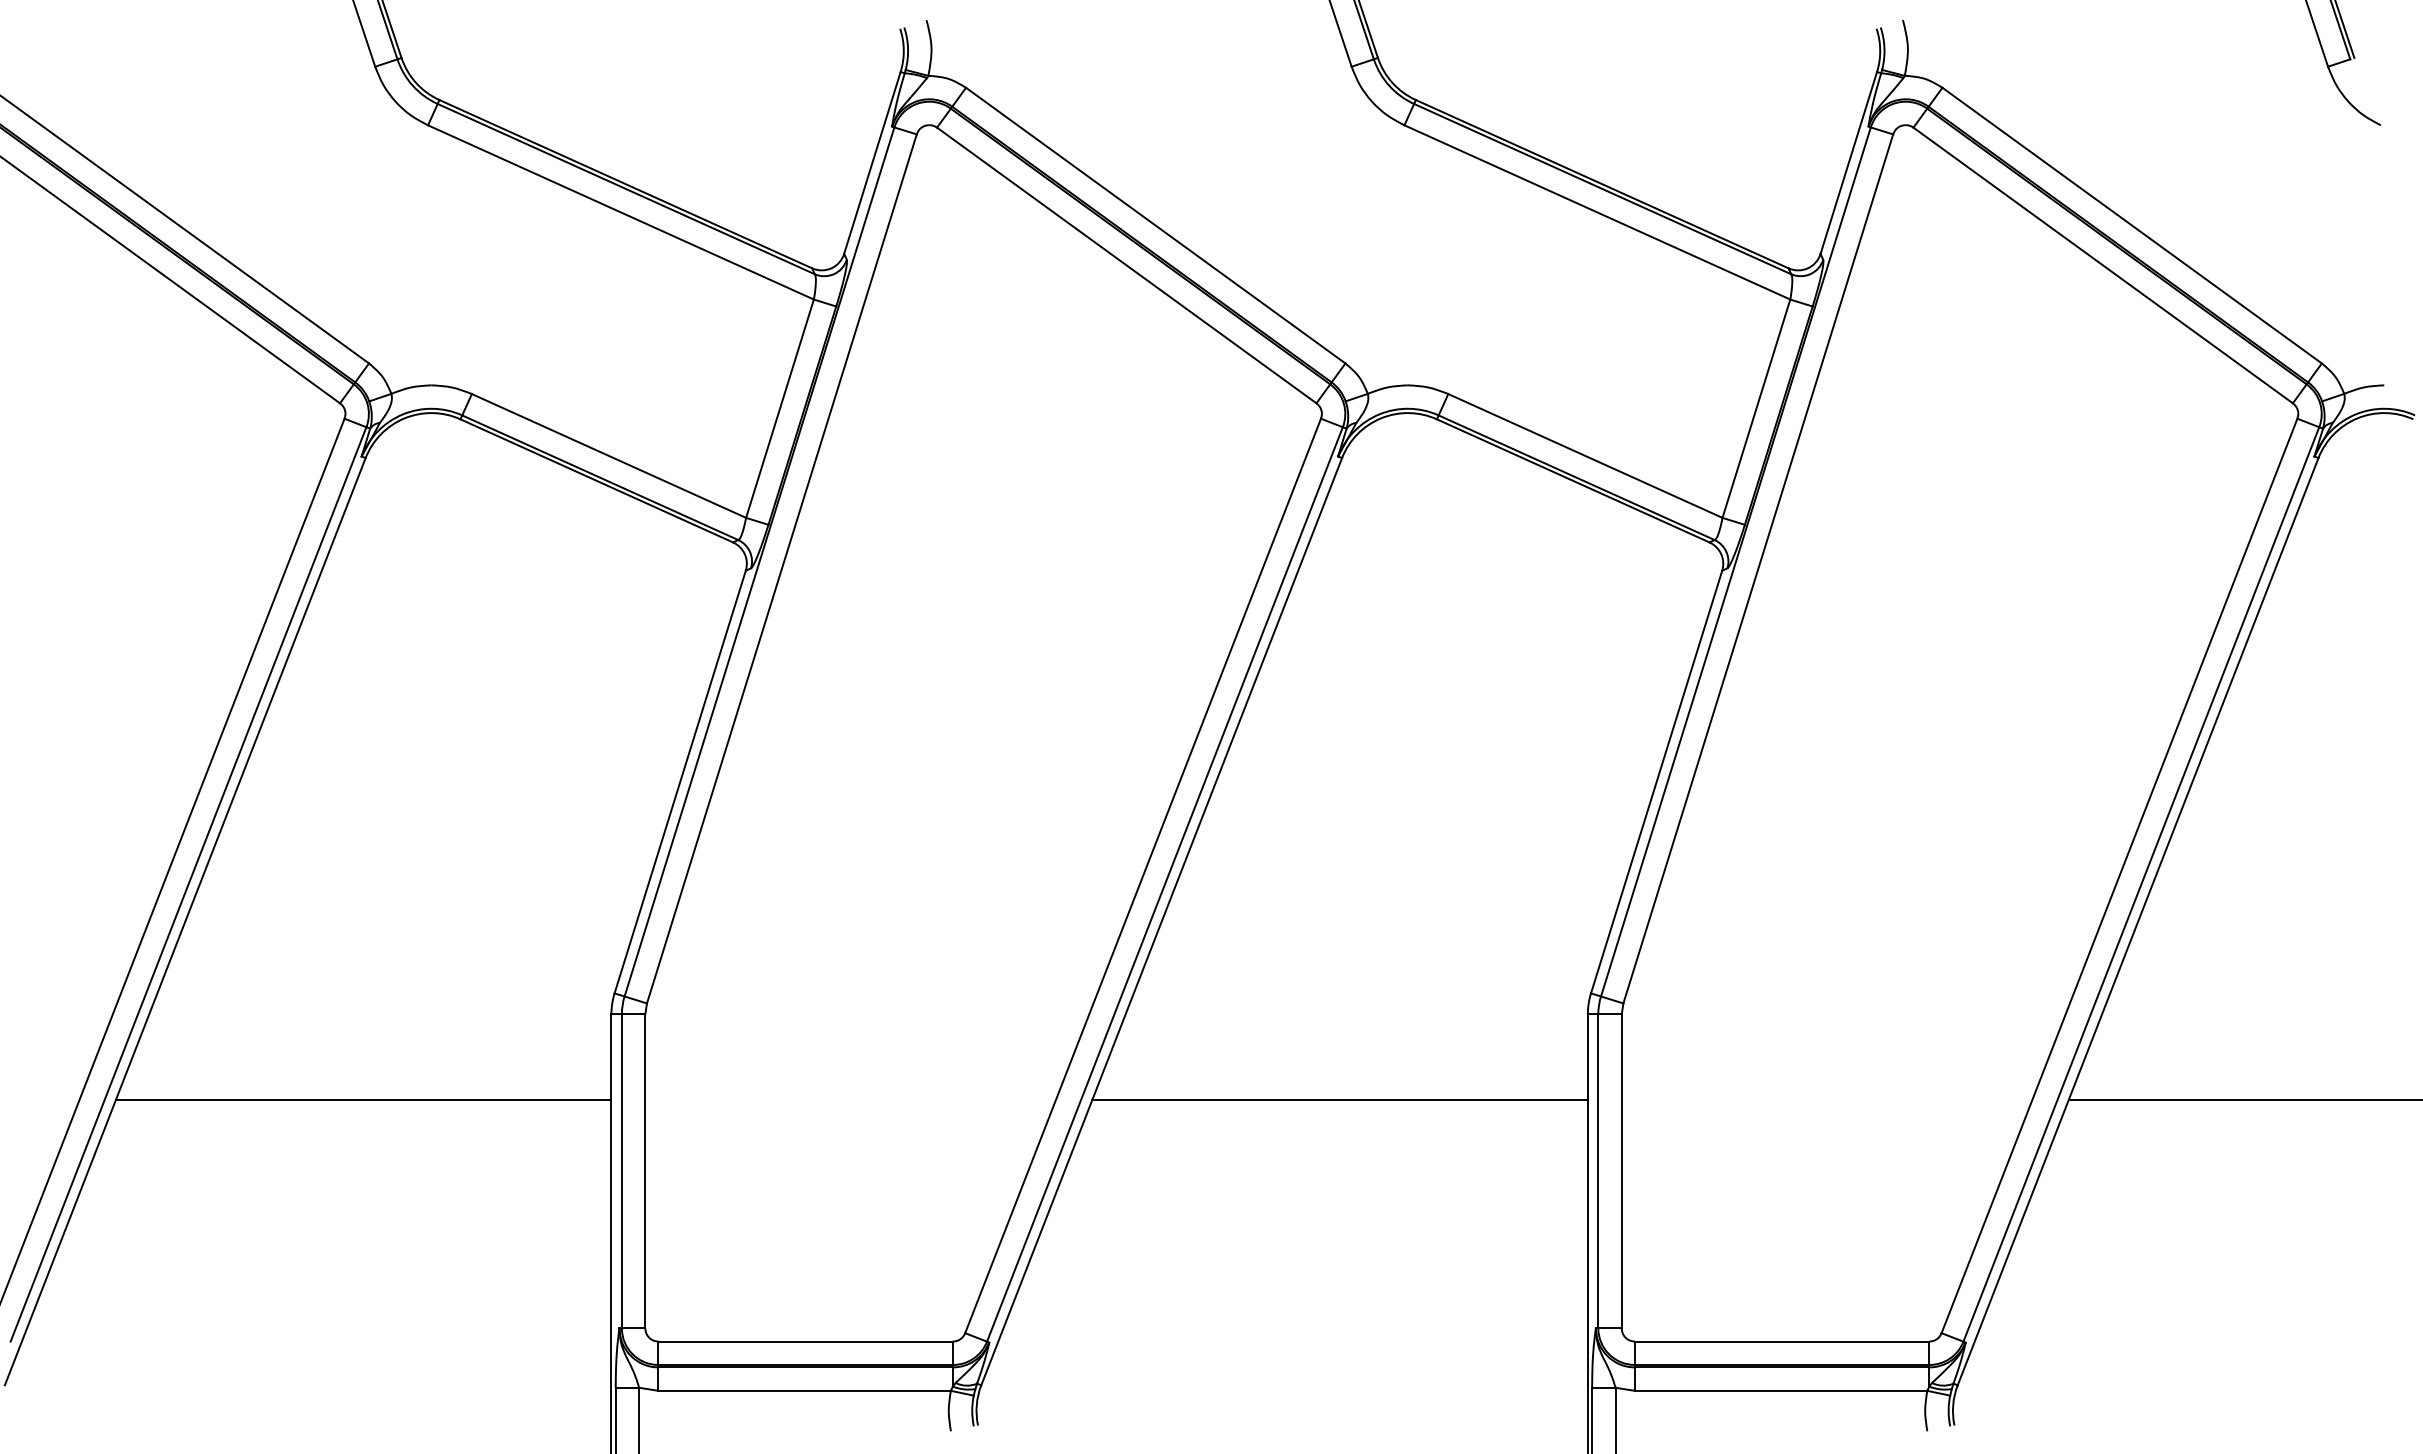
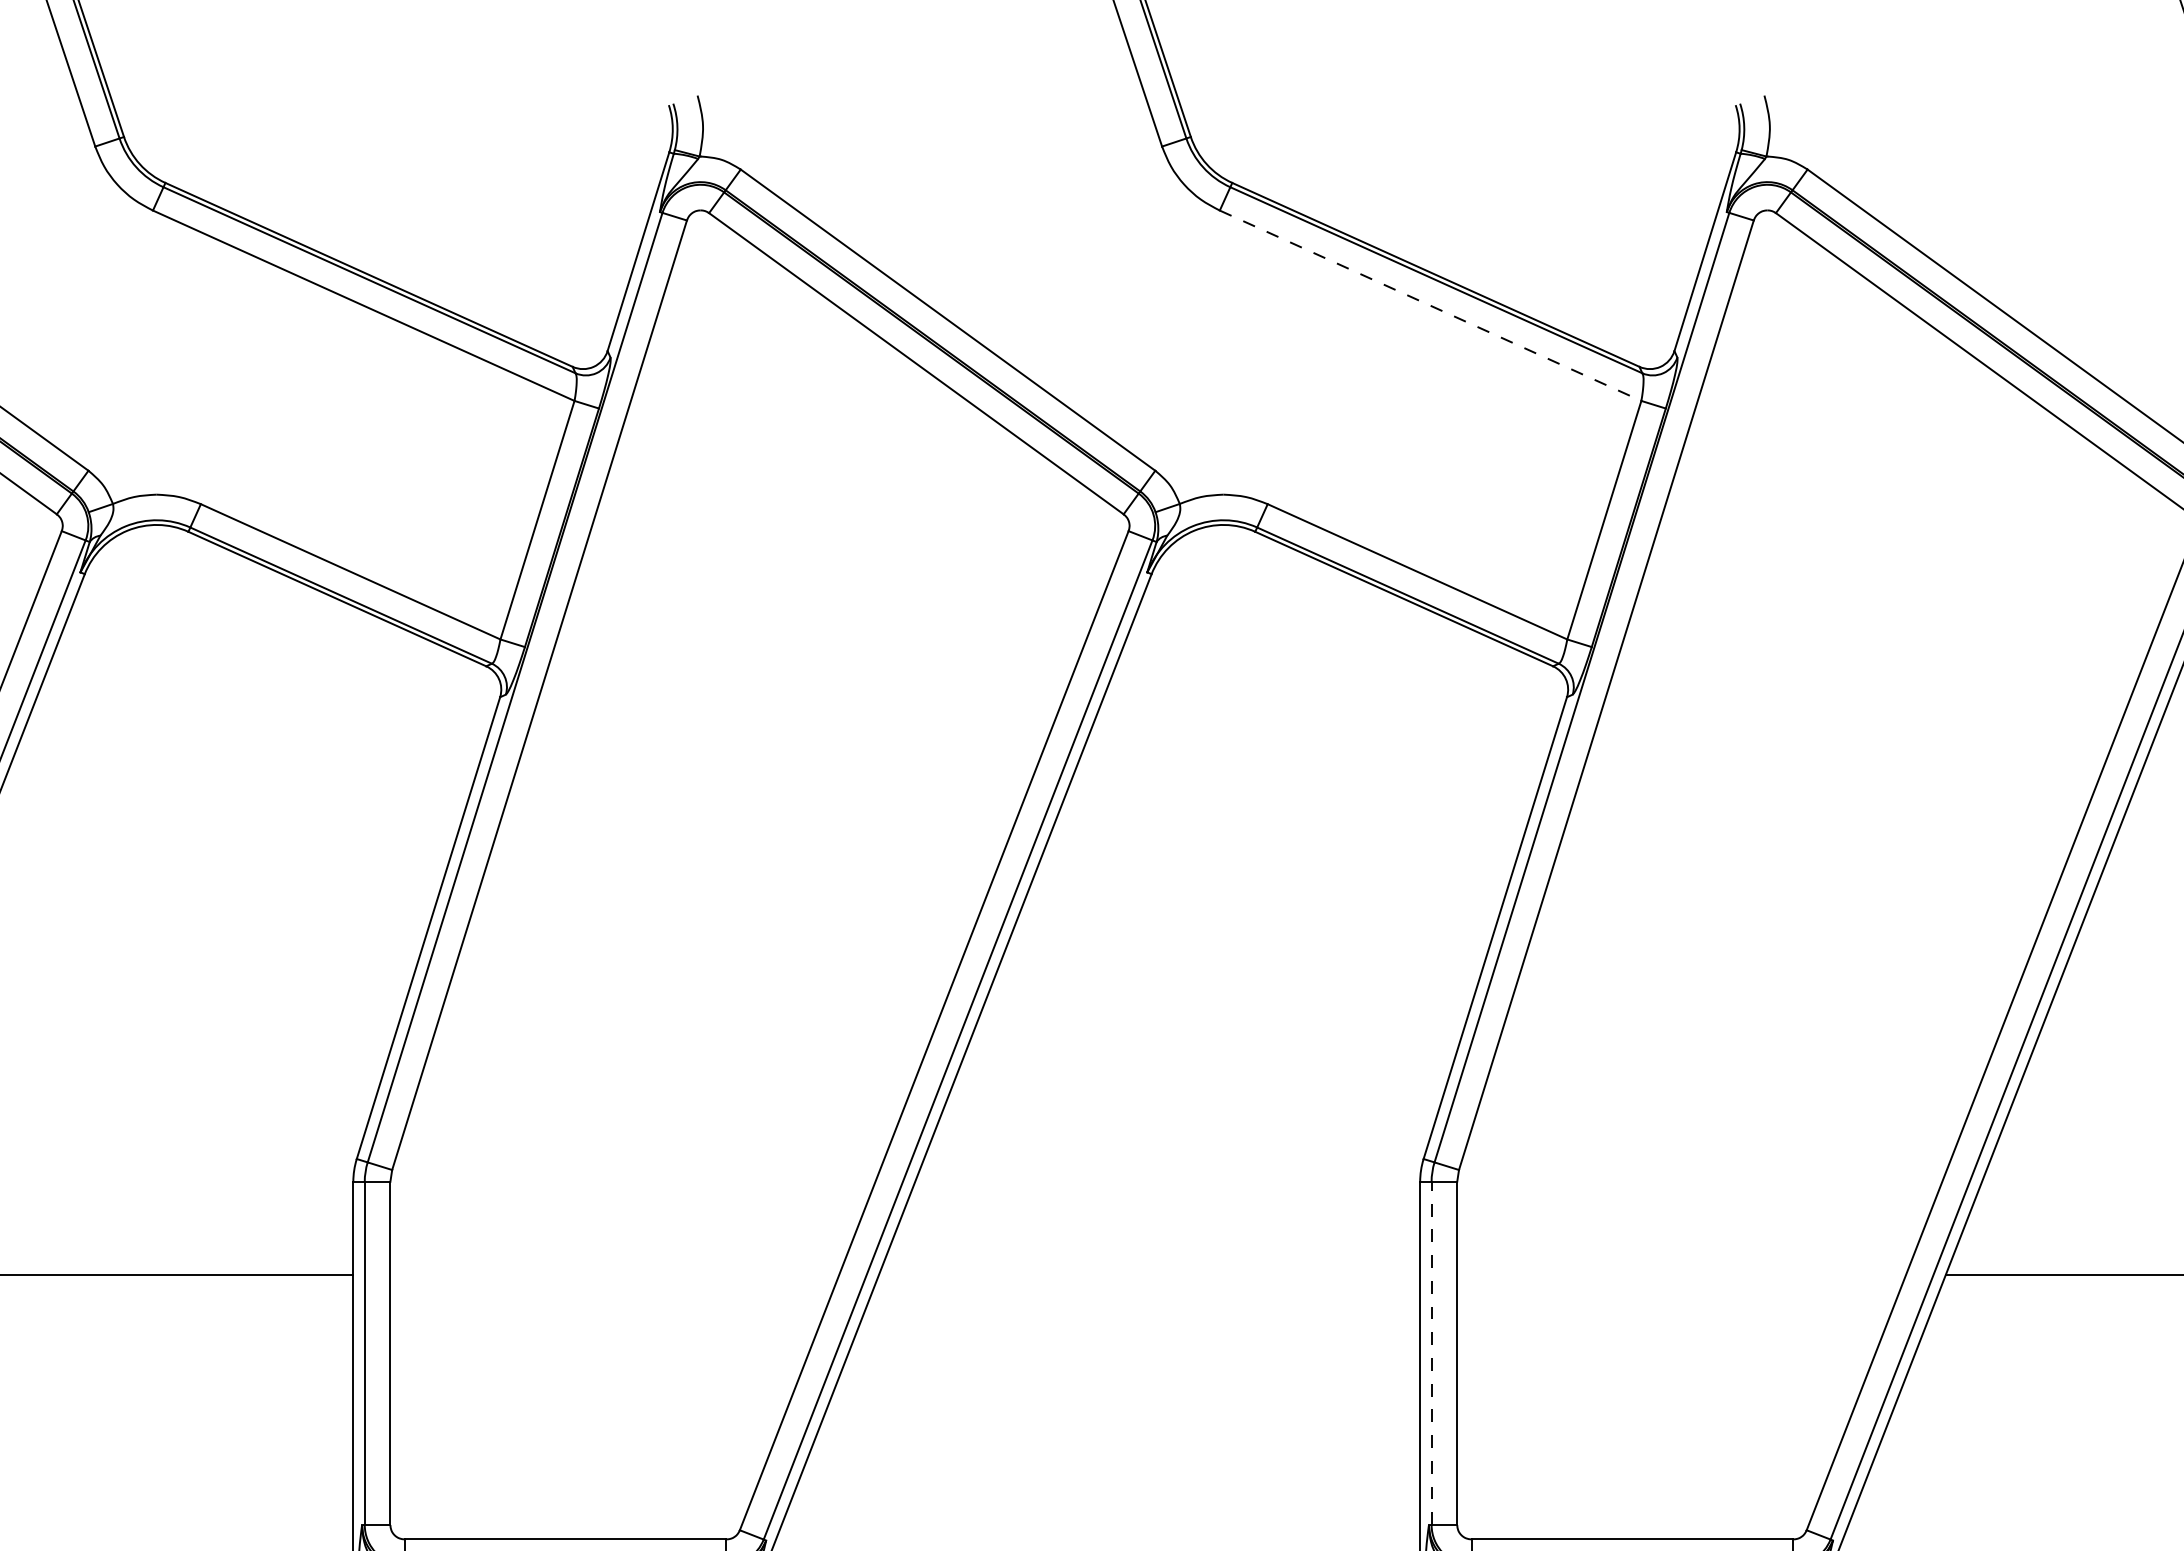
line: (1597, 212) -> (1430, 305), solid -> dashed
line: (1339, 1099) -> (1148, 1274), removed
line: (1598, 1170) -> (1431, 1352), solid -> dashed

